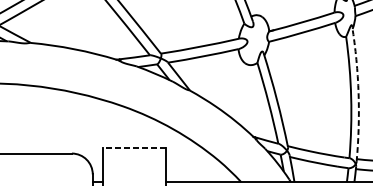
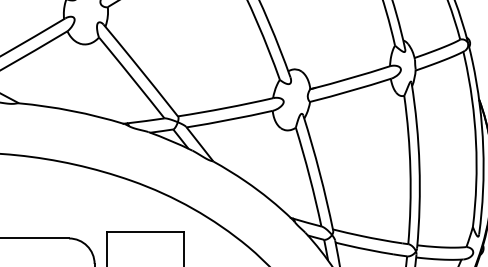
line: (358, 93) -> (419, 165), dashed -> solid
line: (134, 148) -> (145, 232), dashed -> solid

